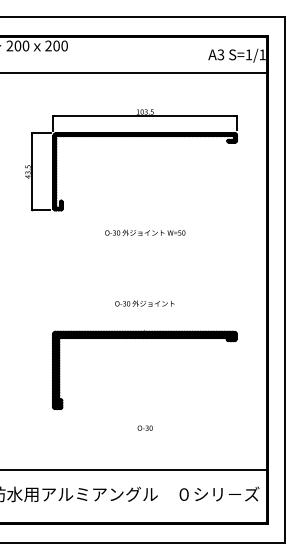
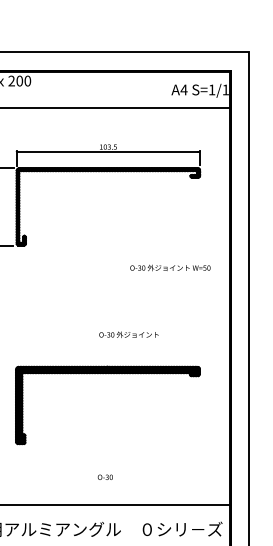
text: (220, 54) -> (183, 89), A3 -> A4
text: (145, 232) -> (170, 267), moved
text: (144, 303) -> (128, 334), moved
text: (144, 427) -> (104, 476), moved

